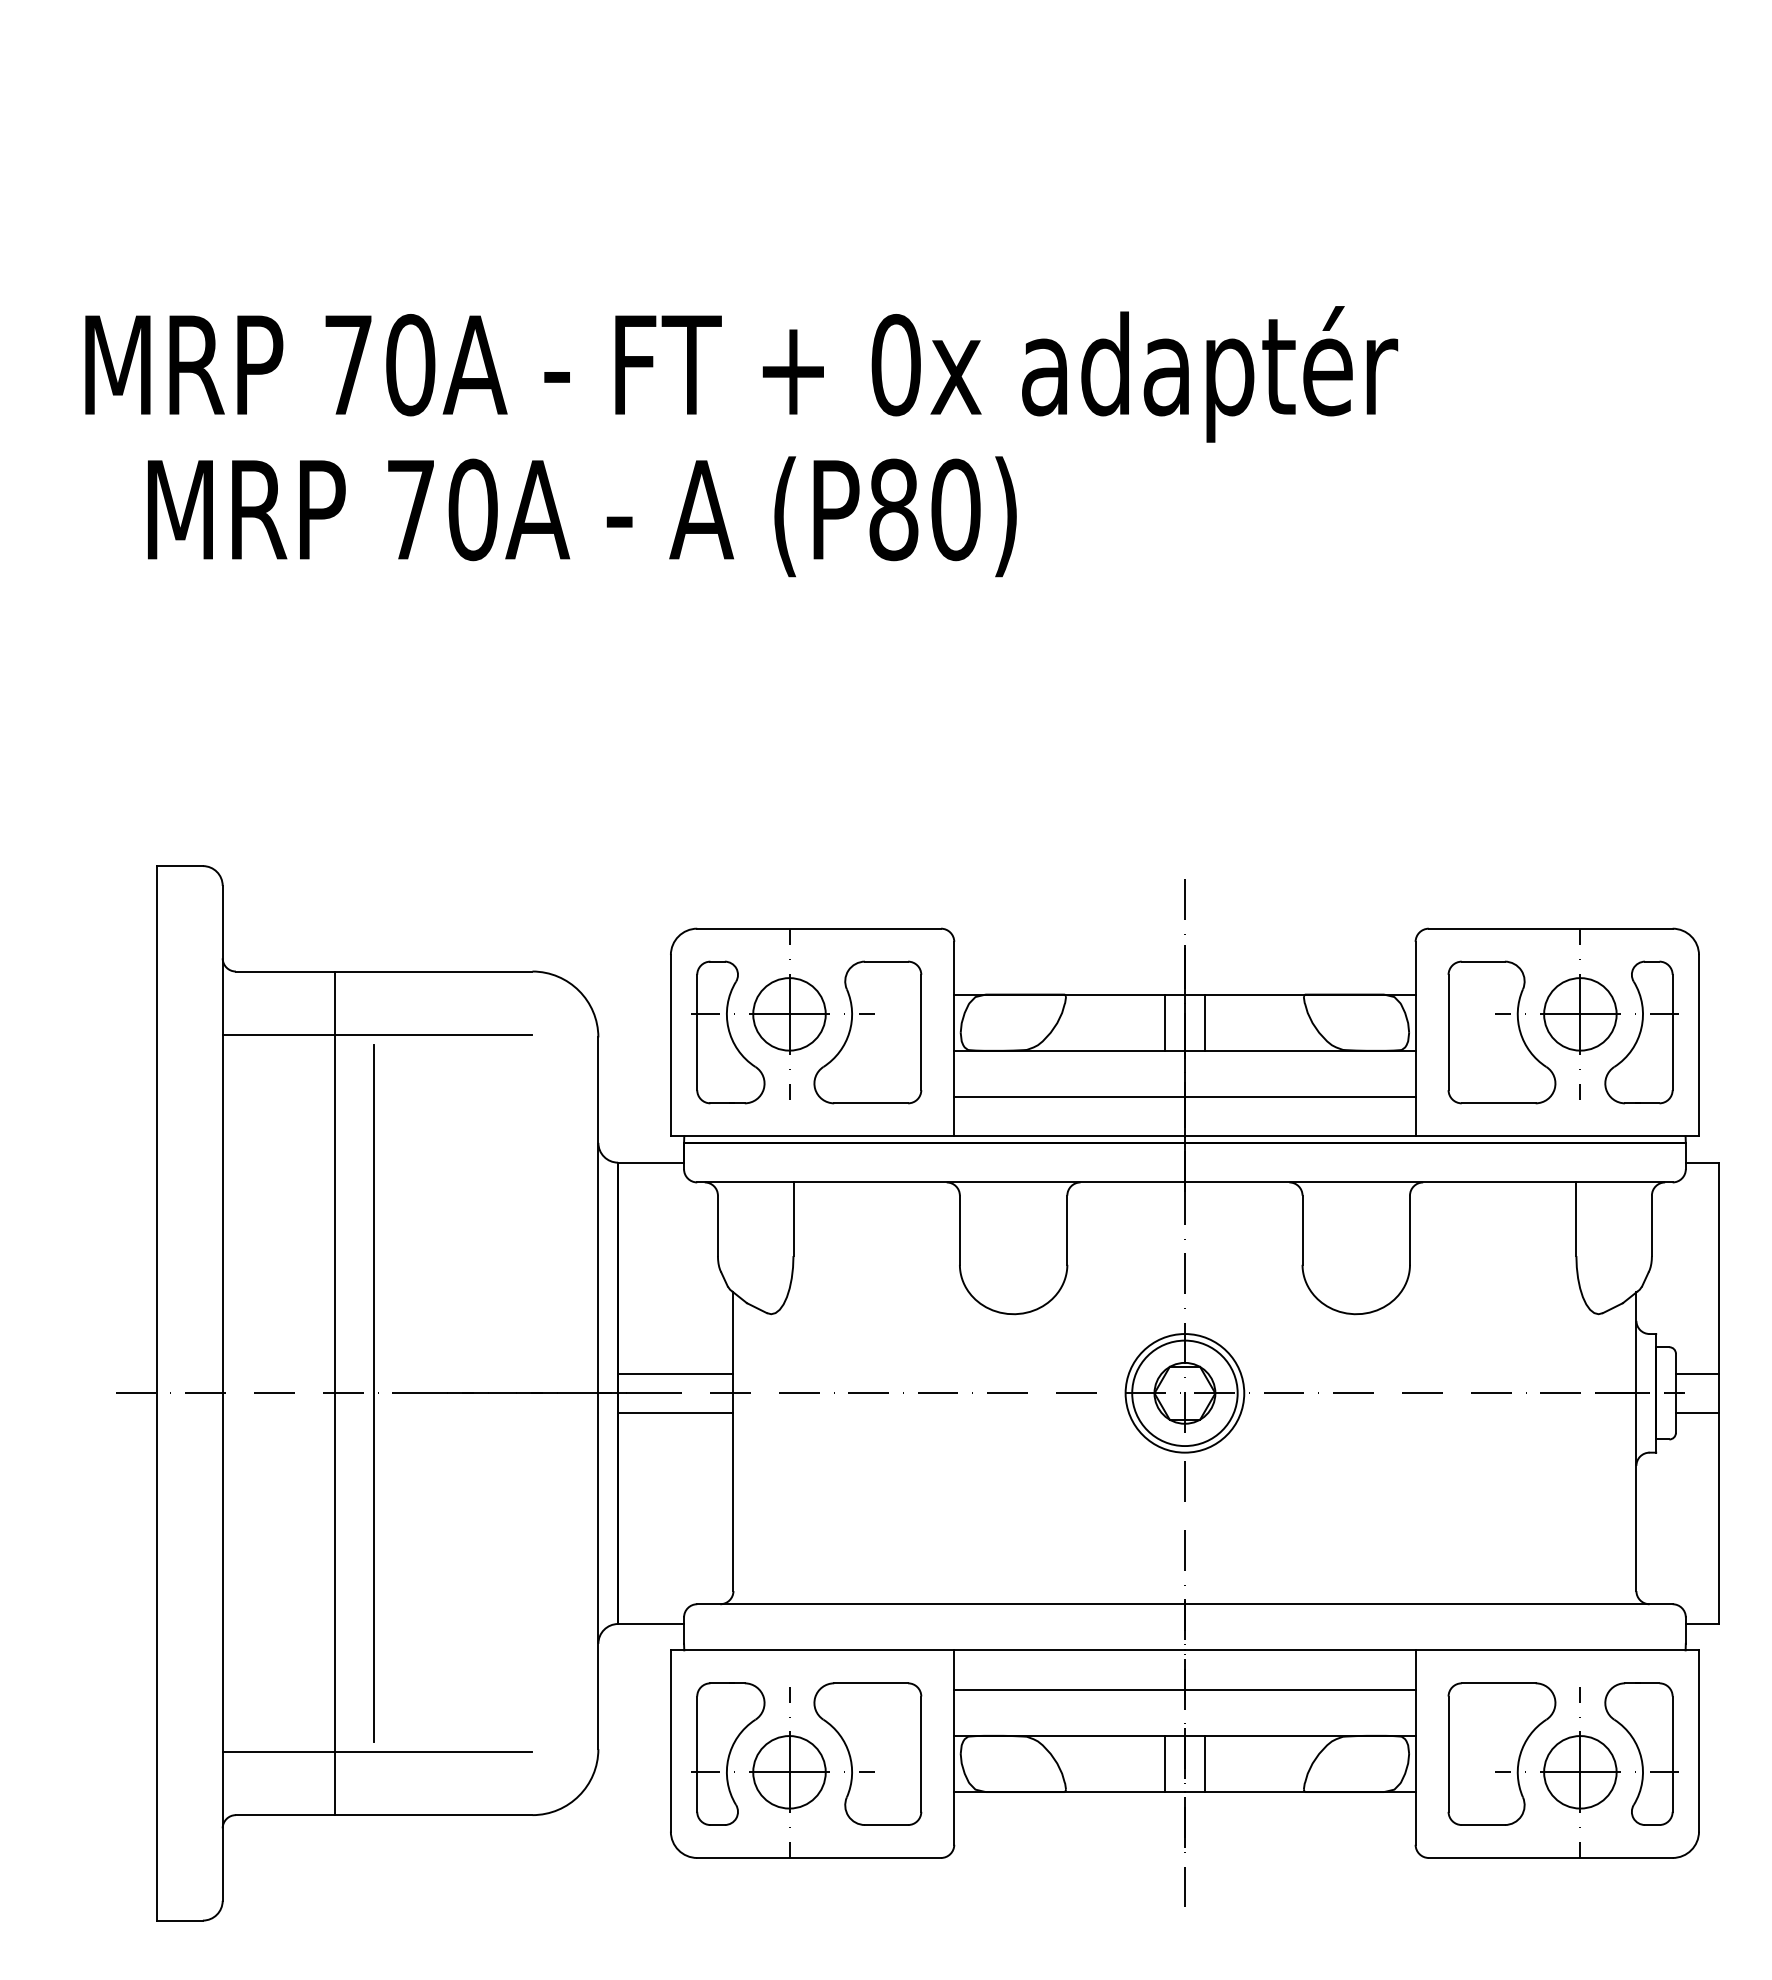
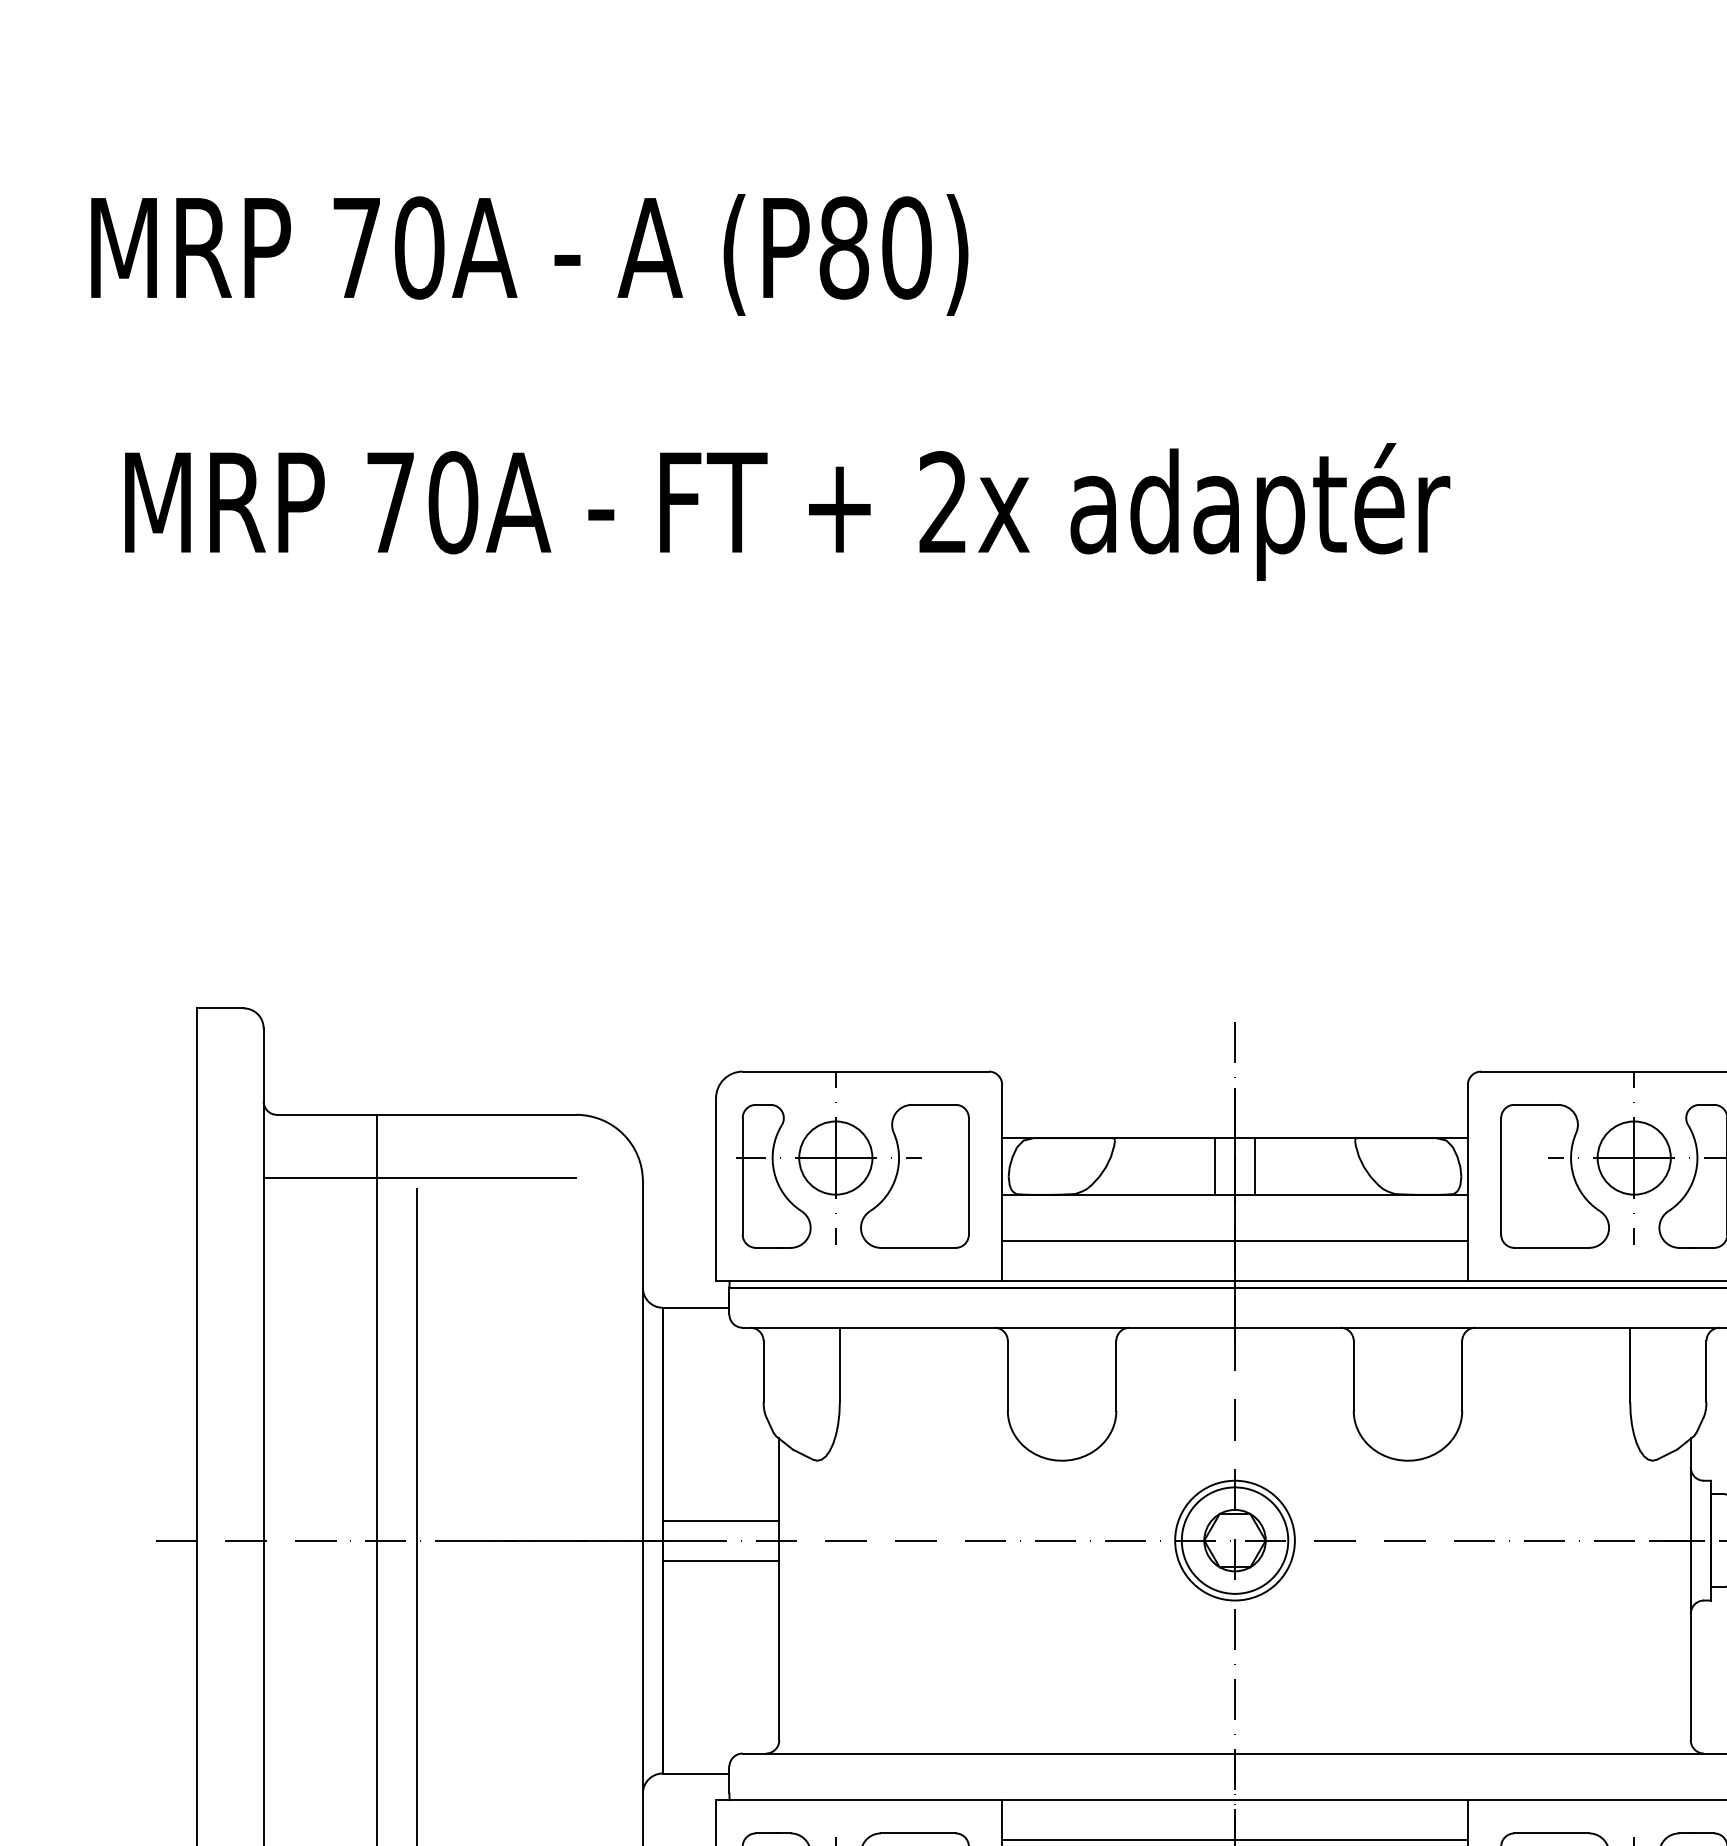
text: (895, 365) -> (942, 503), 0x -> 2x
text: (582, 516) -> (529, 254), moved

